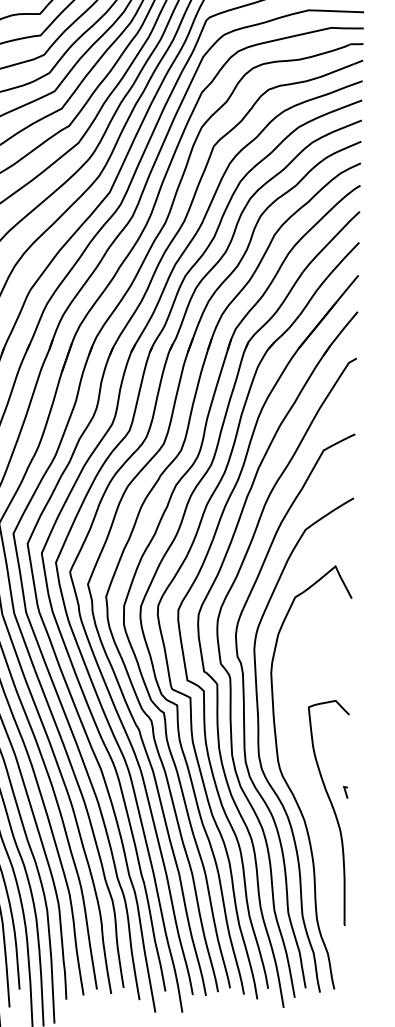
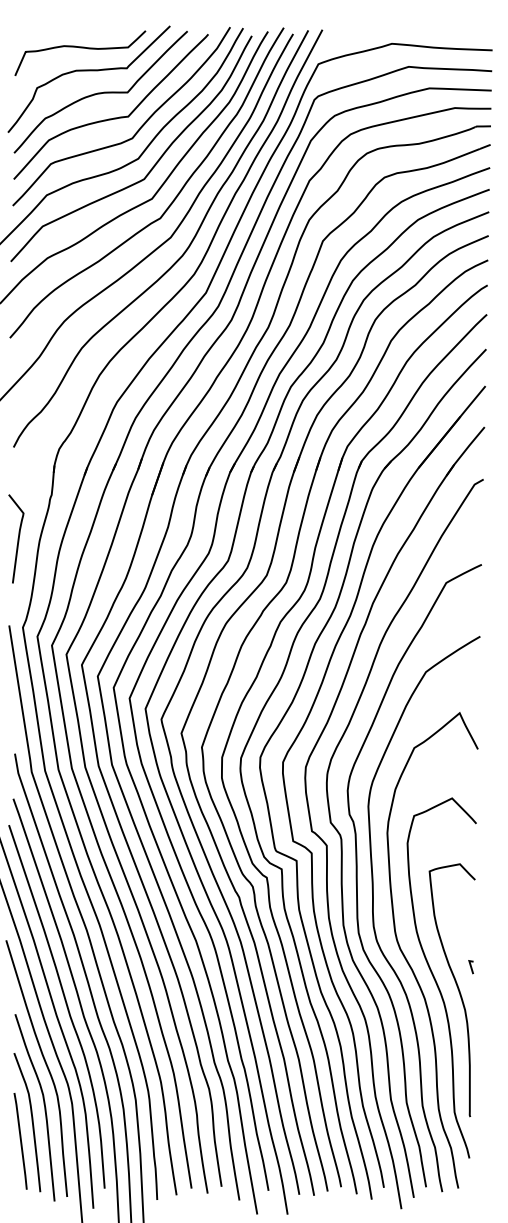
curve: (314, 804) -> (436, 980), added

